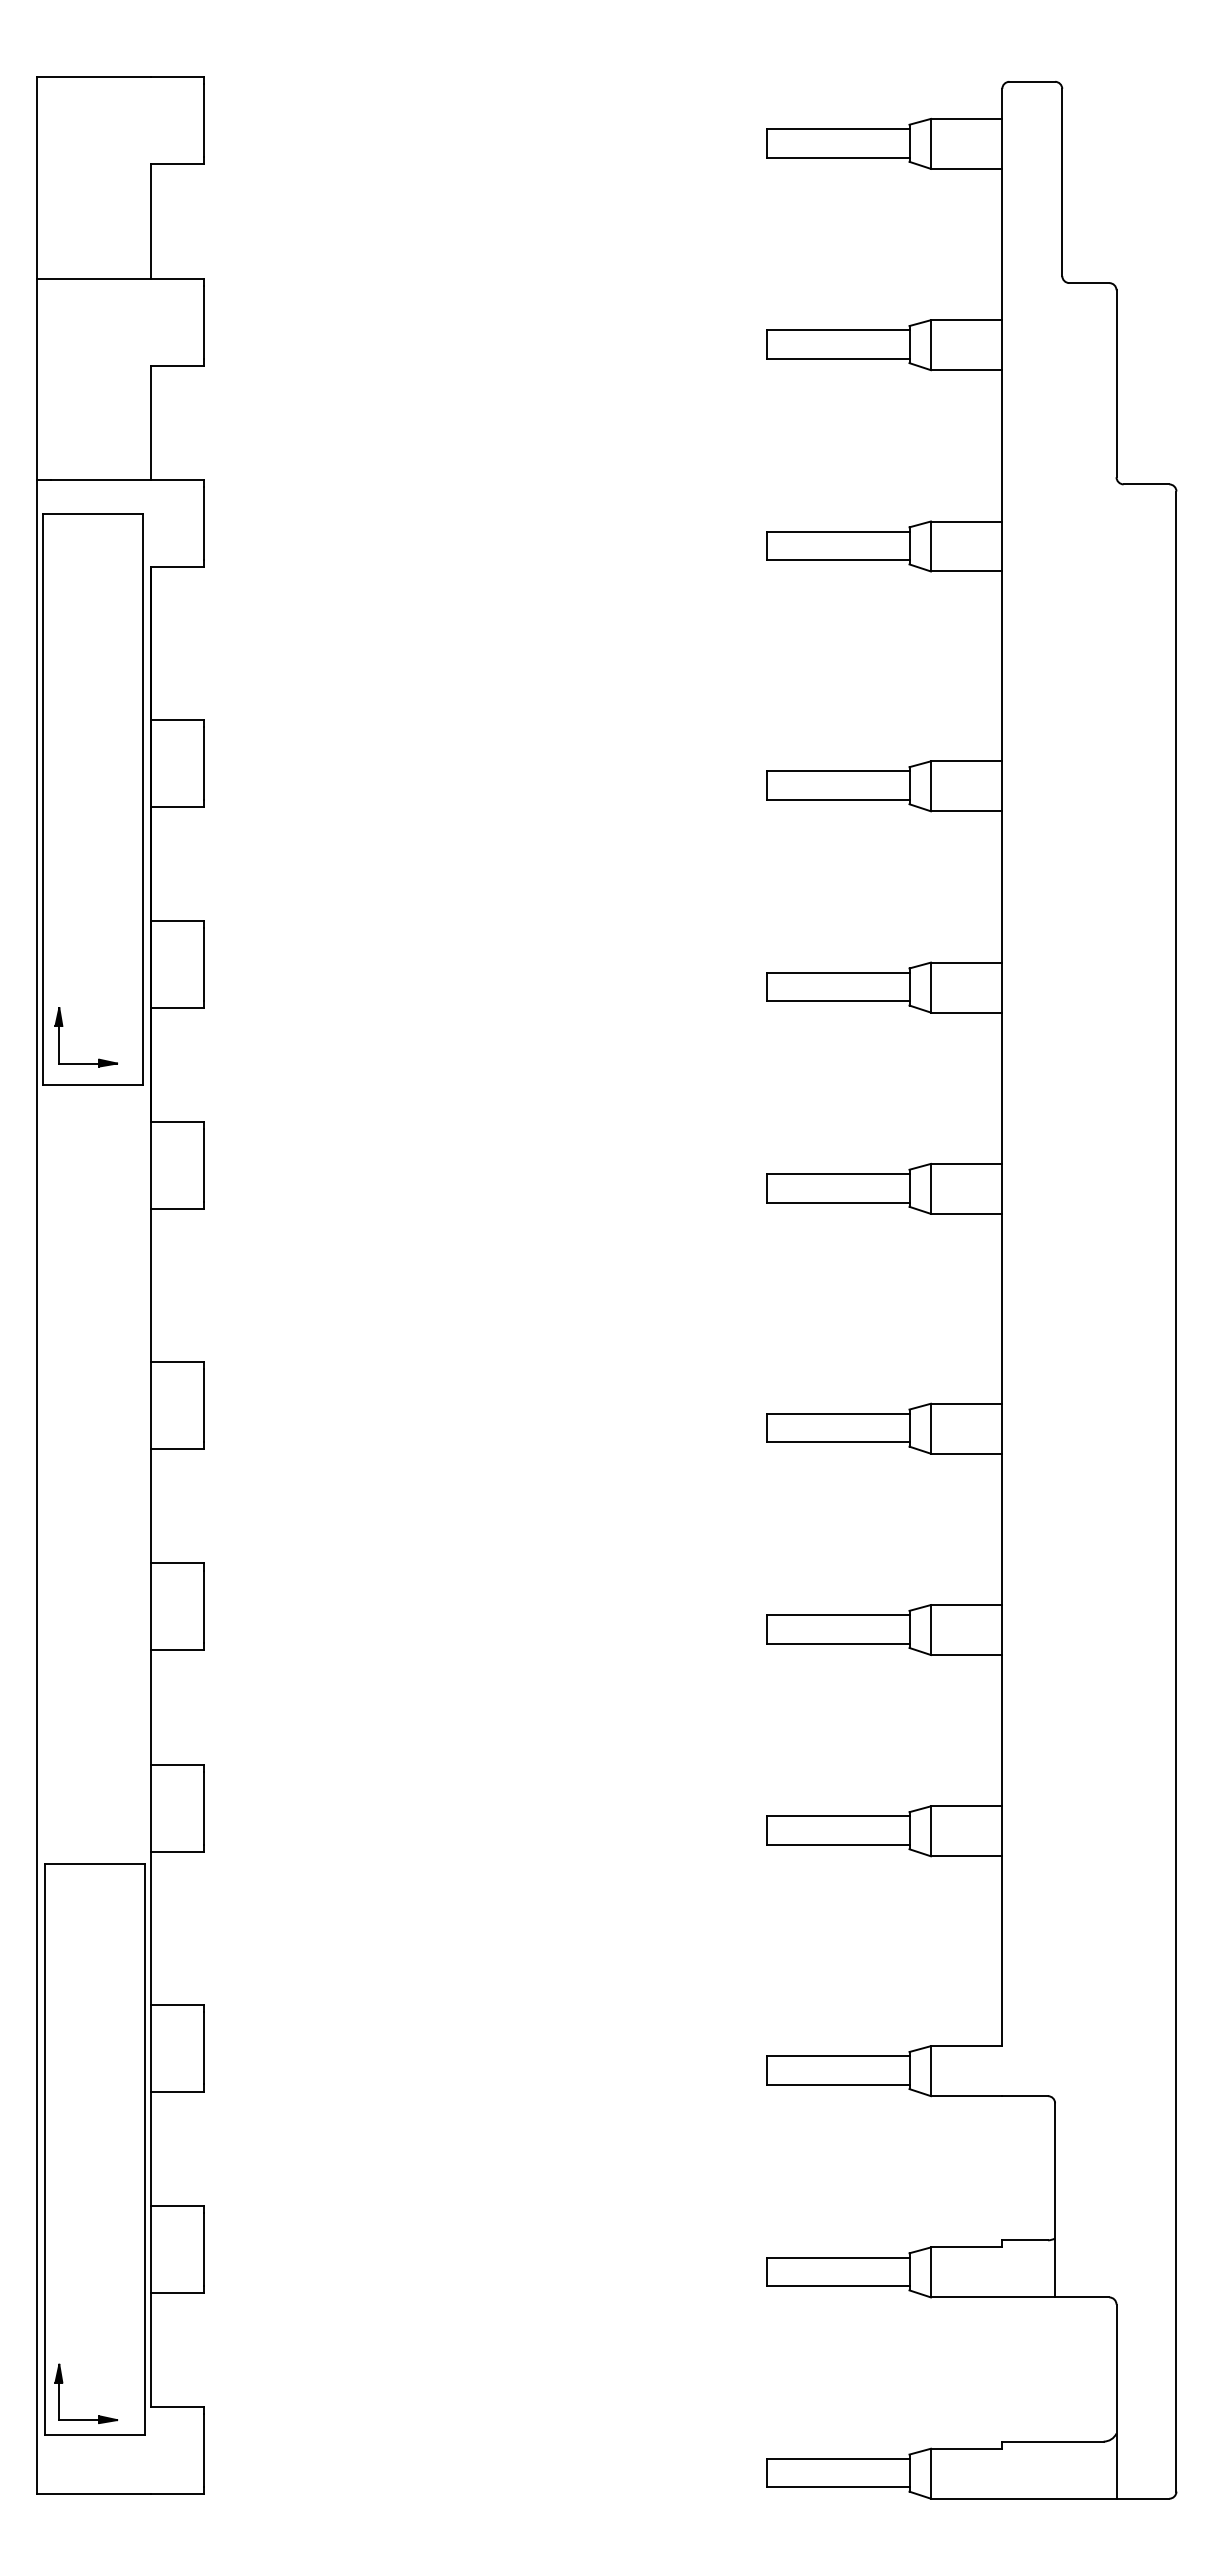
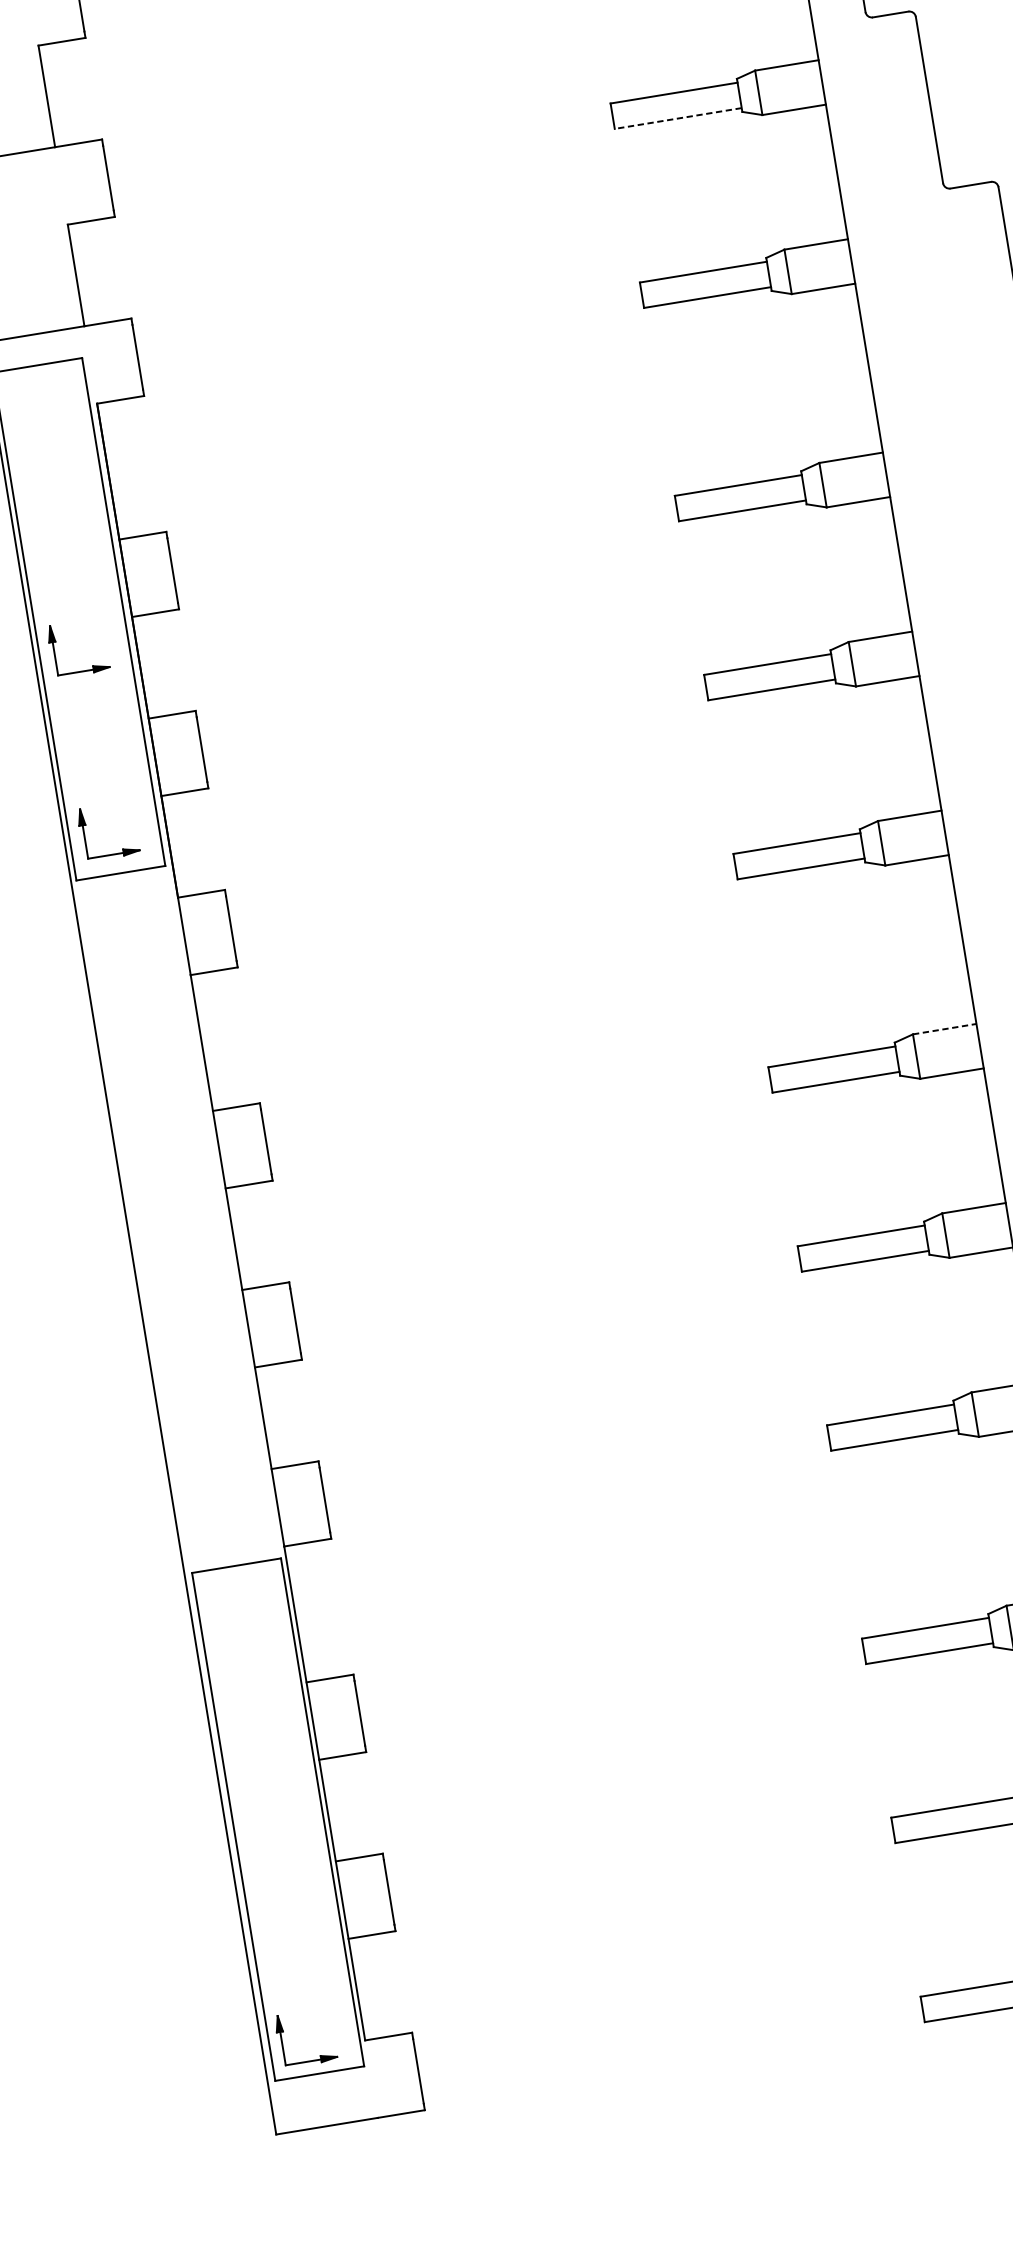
line: (837, 358) -> (677, 118), solid -> dashed
part: (63, 820) -> (56, 641), added
line: (966, 1403) -> (944, 1028), solid -> dashed

